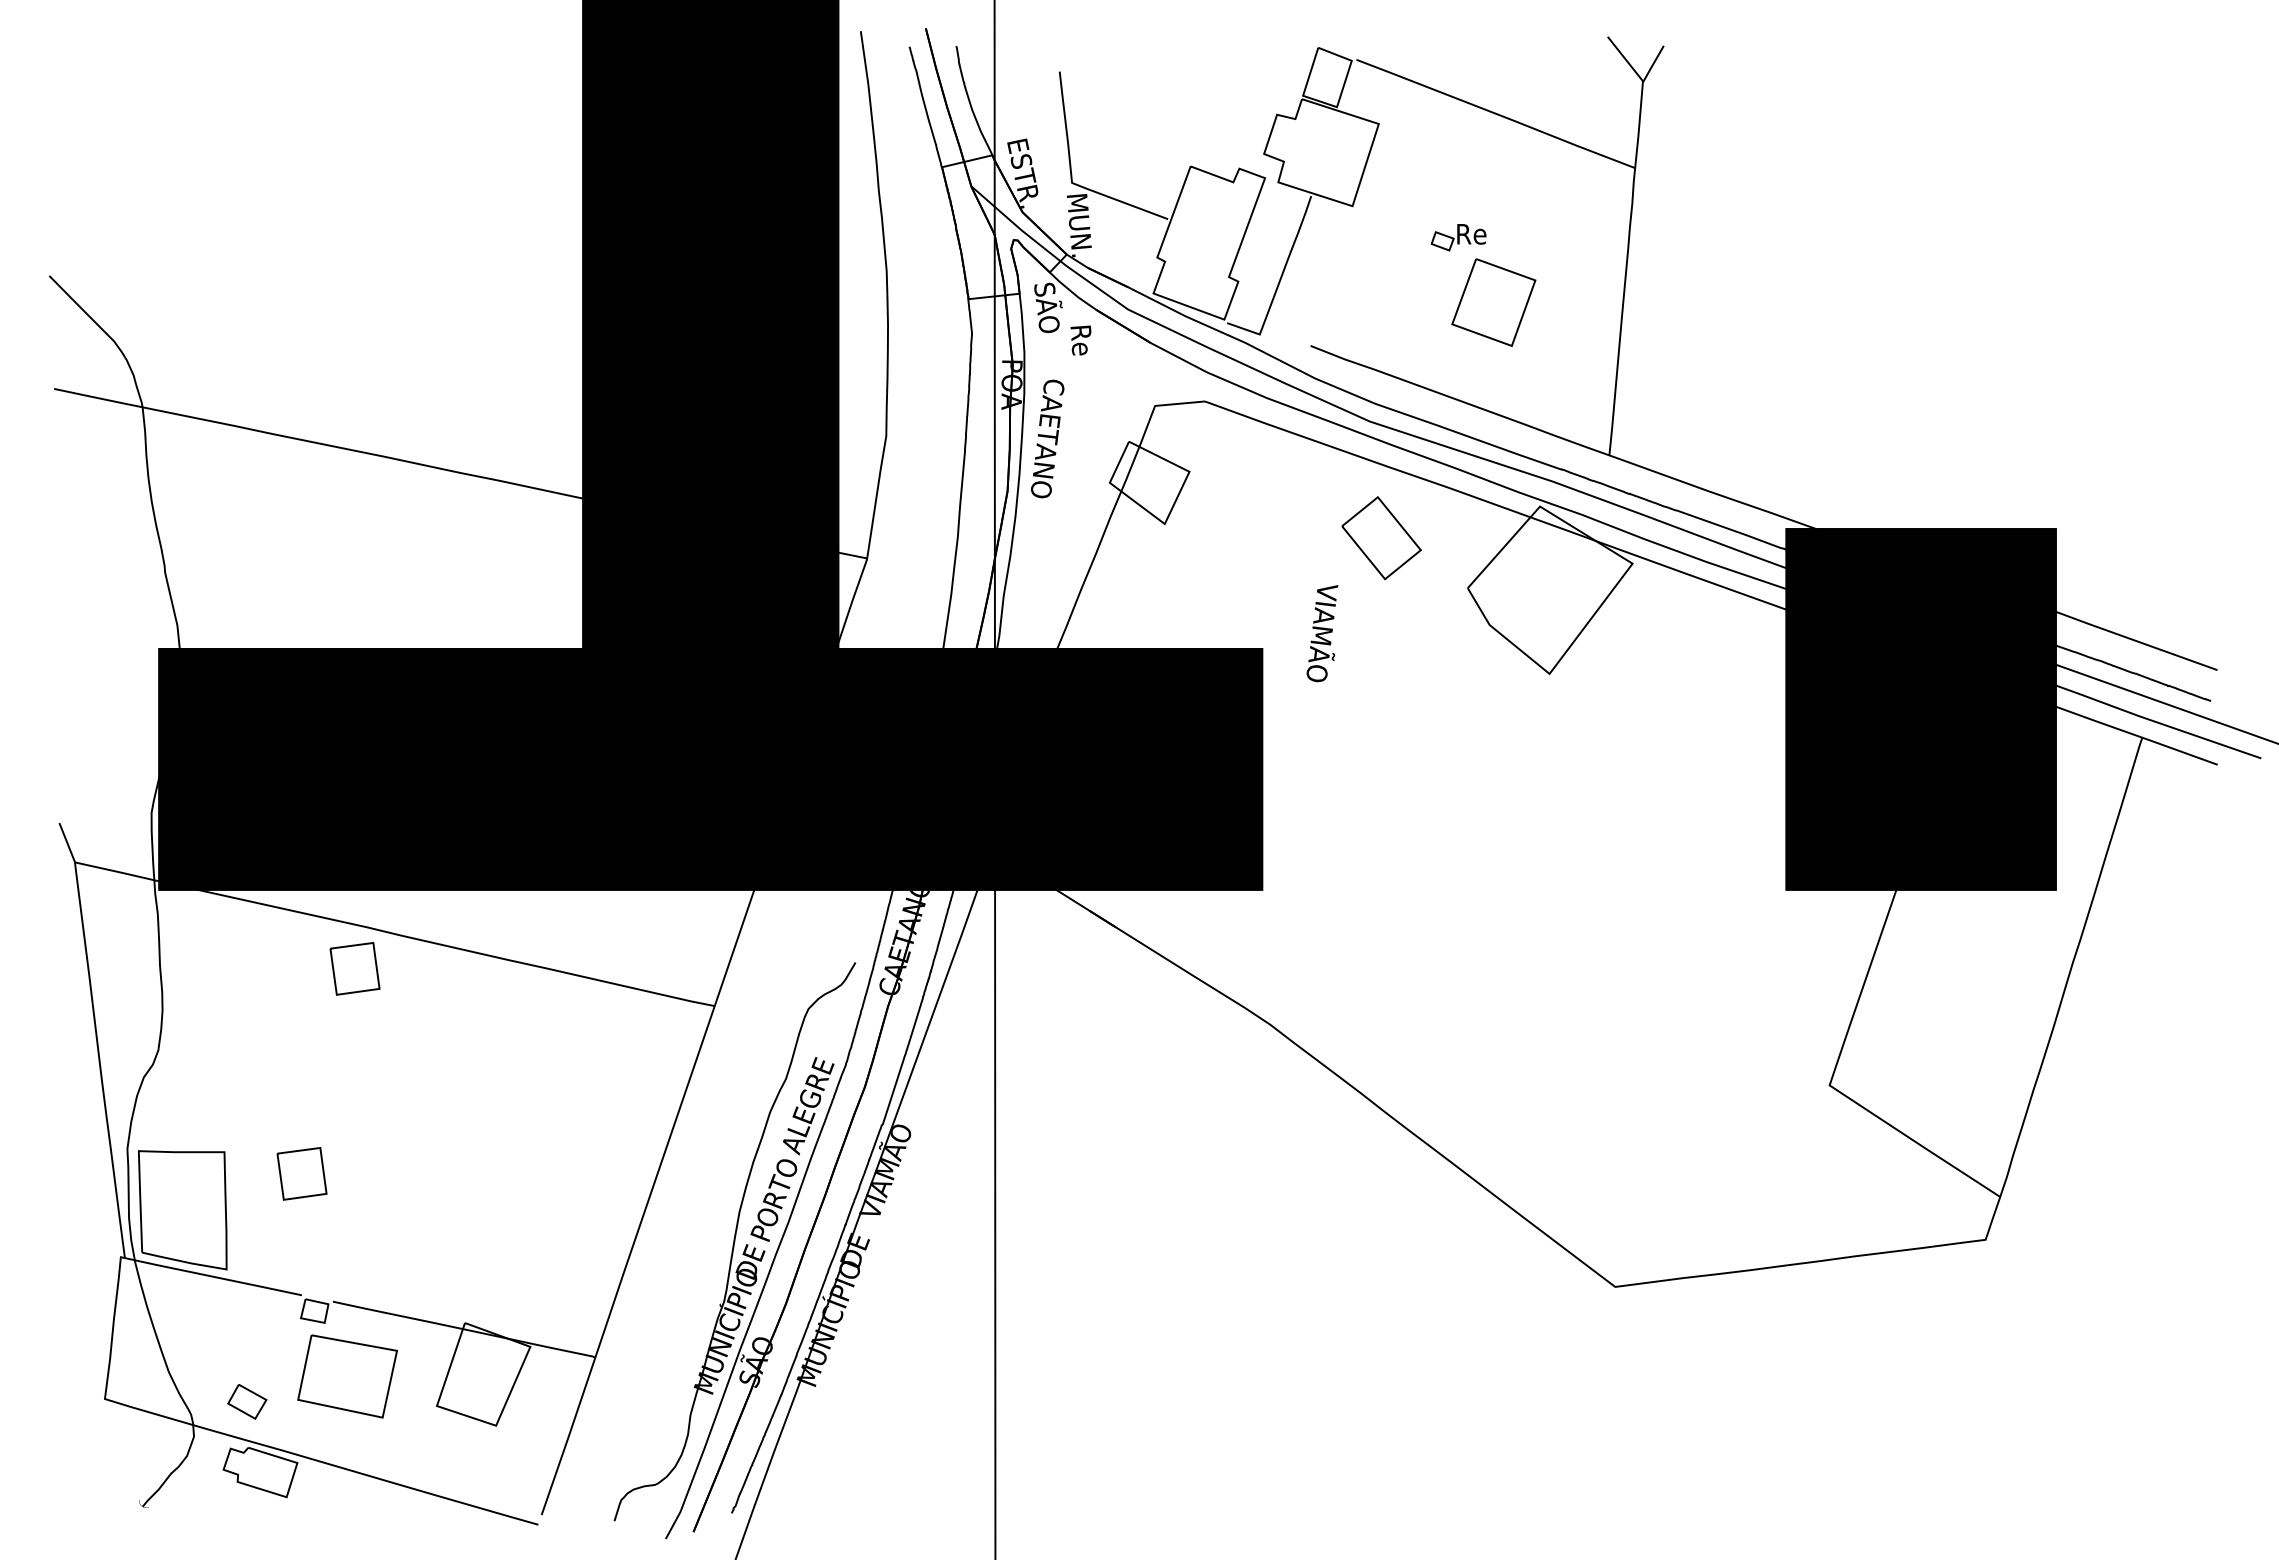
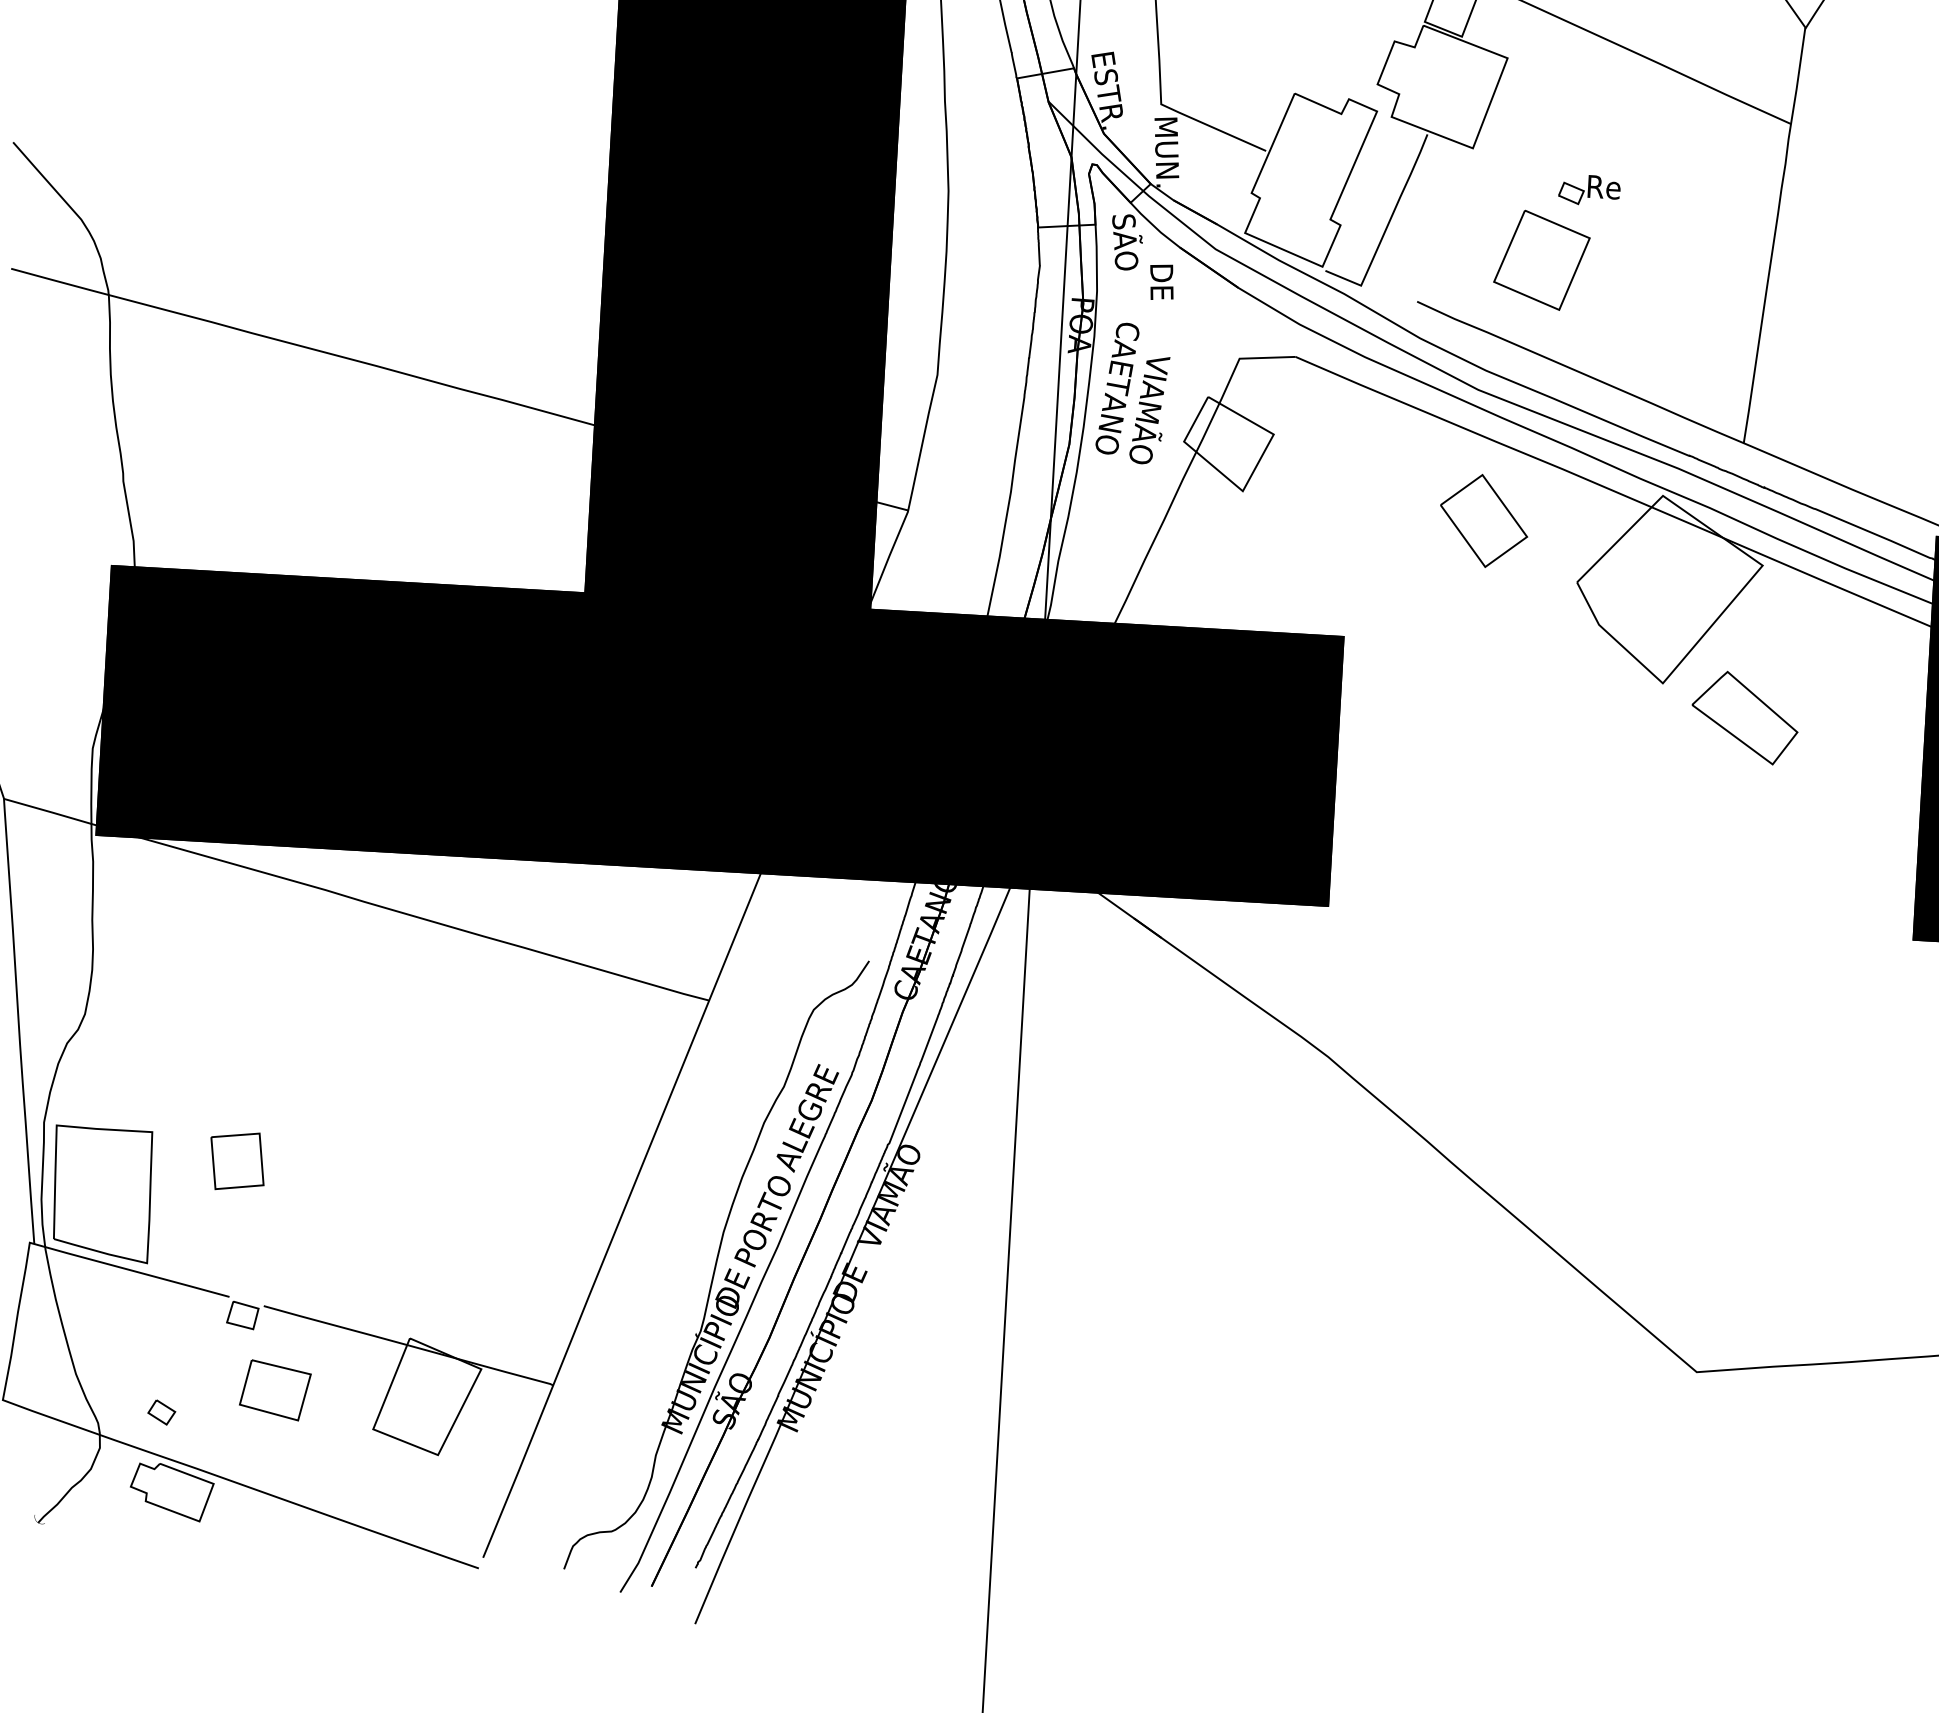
part: (1493, 302) -> (1541, 260), moved
text: (1081, 342) -> (1161, 283), Re -> DE
text: (1322, 633) -> (1149, 410), moved
part: (1624, 700) -> (1744, 717), added
part: (354, 968) -> (309, 935), removed
part: (347, 1375) -> (275, 1389), size x0.62
part: (247, 1401) -> (161, 1412), size x0.62

